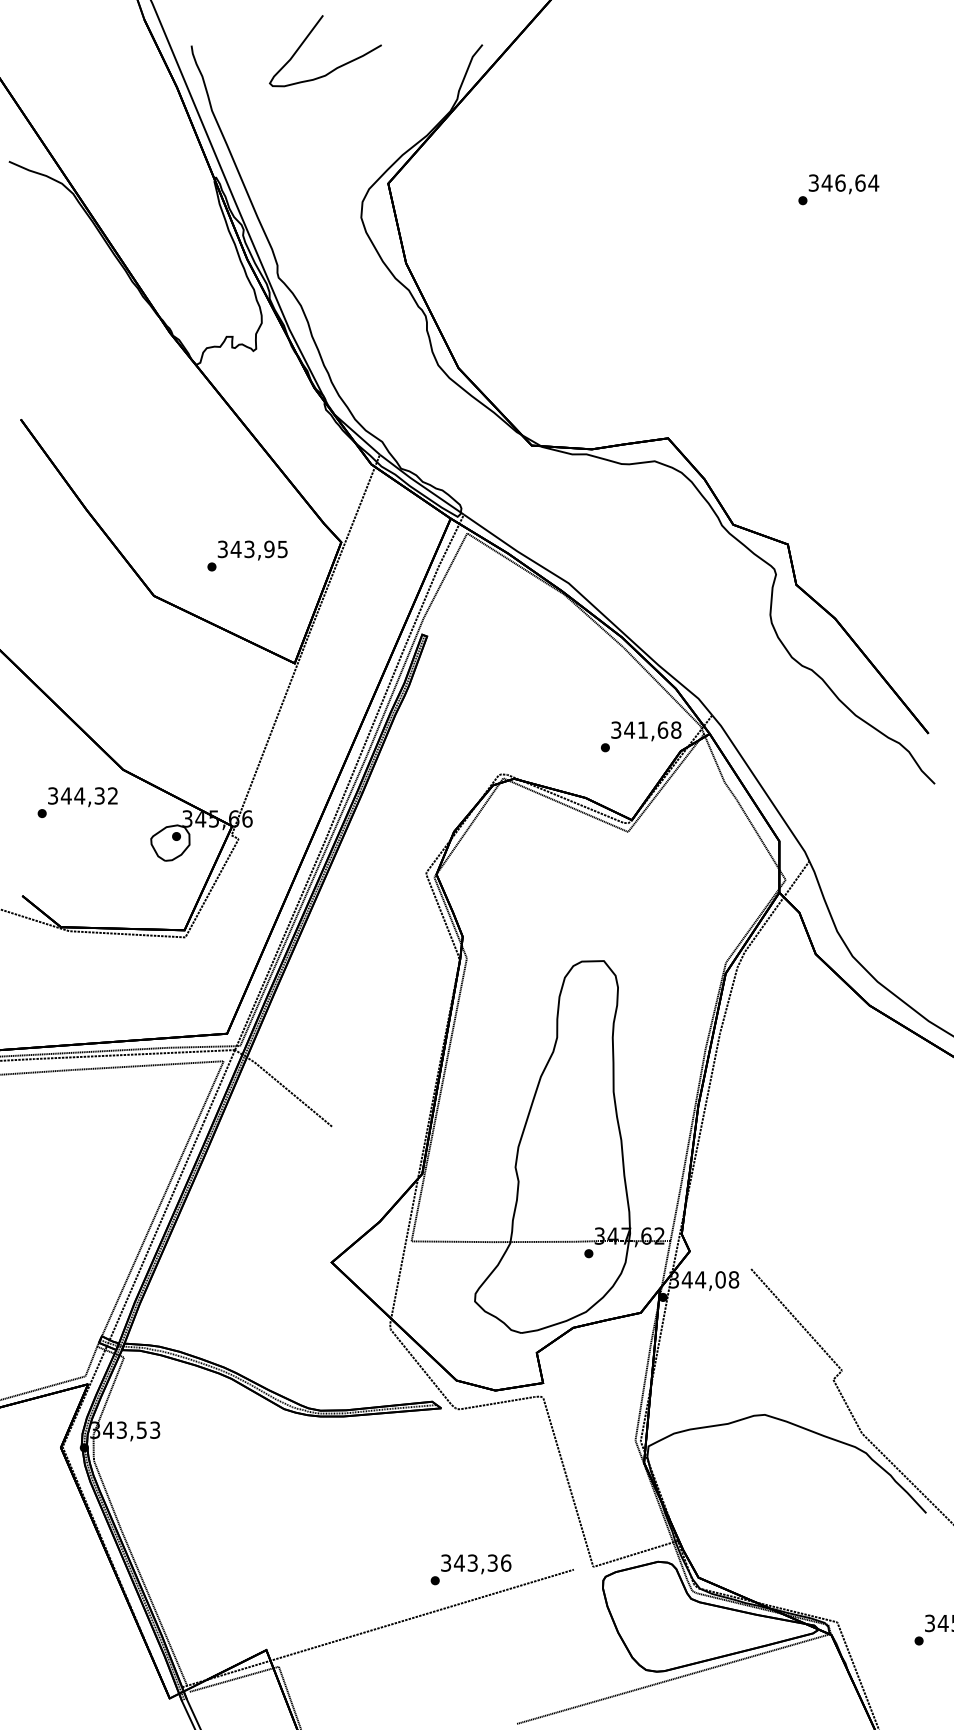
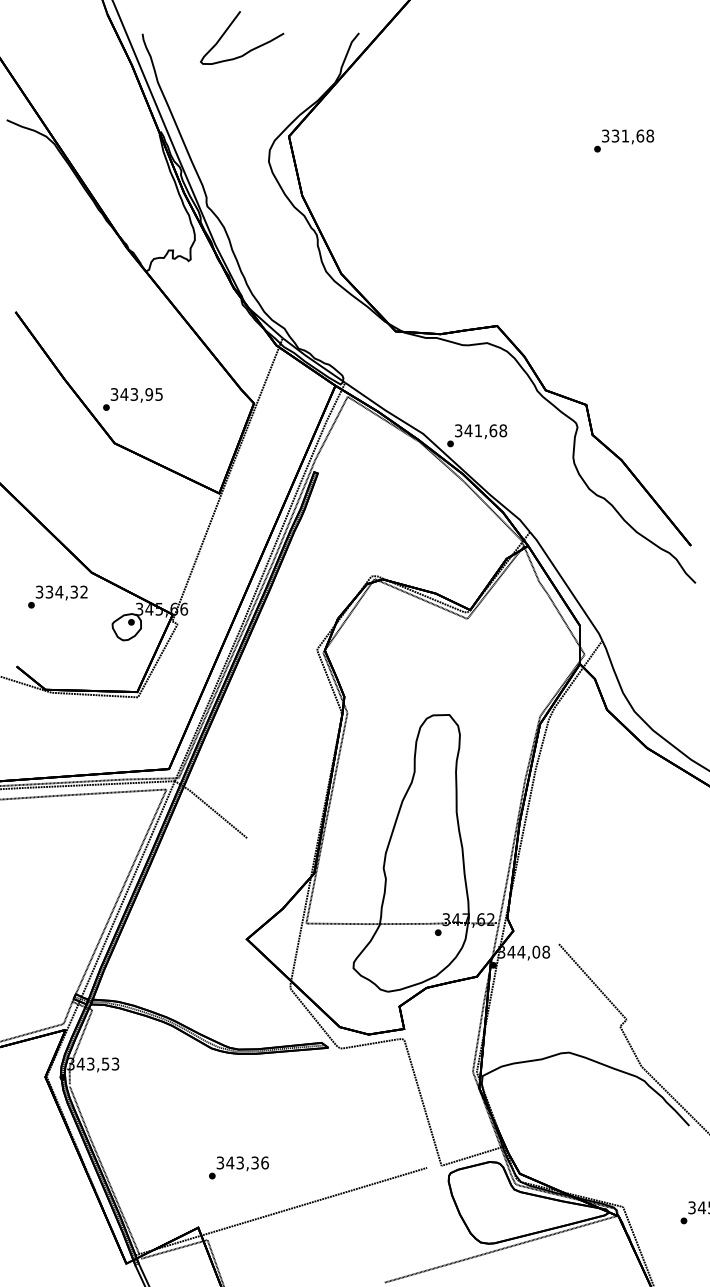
text: (850, 182) -> (632, 135), 346,64 -> 331,68
text: (247, 555) -> (132, 399), moved
text: (641, 736) -> (477, 435), moved
text: (65, 795) -> (48, 591), 344,32 -> 334,32
text: (470, 1569) -> (238, 1167), moved

